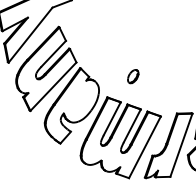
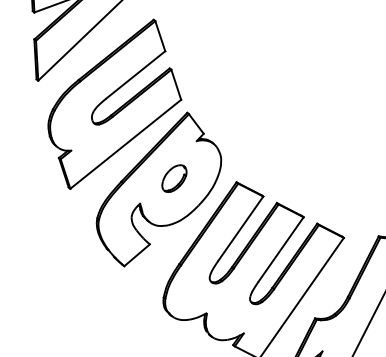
part: (133, 76) -> (174, 178), moved

